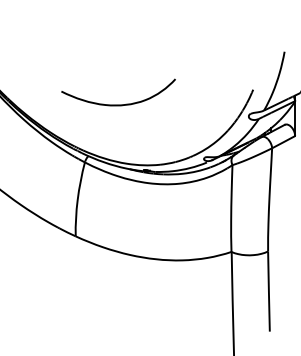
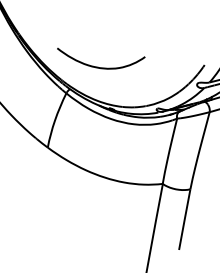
curve: (118, 104) -> (98, 67), moved

